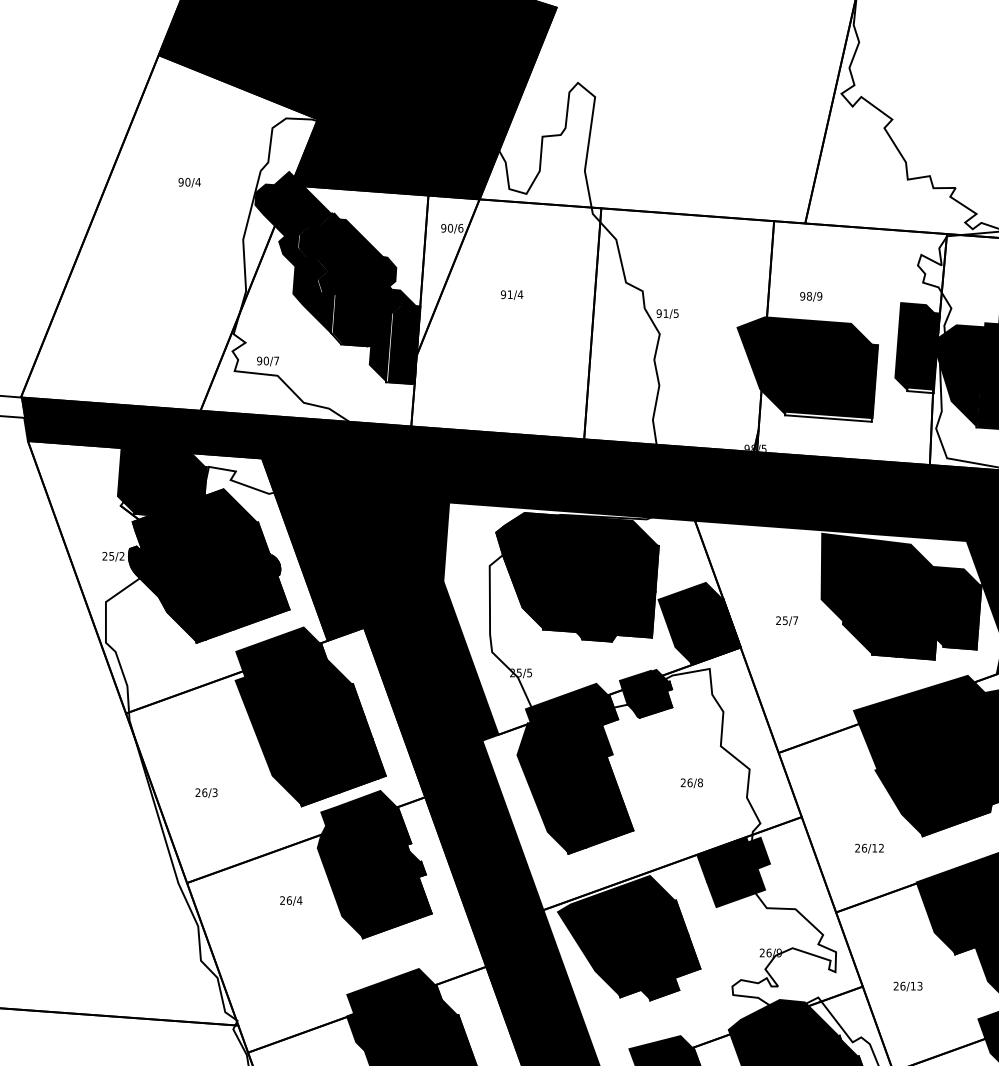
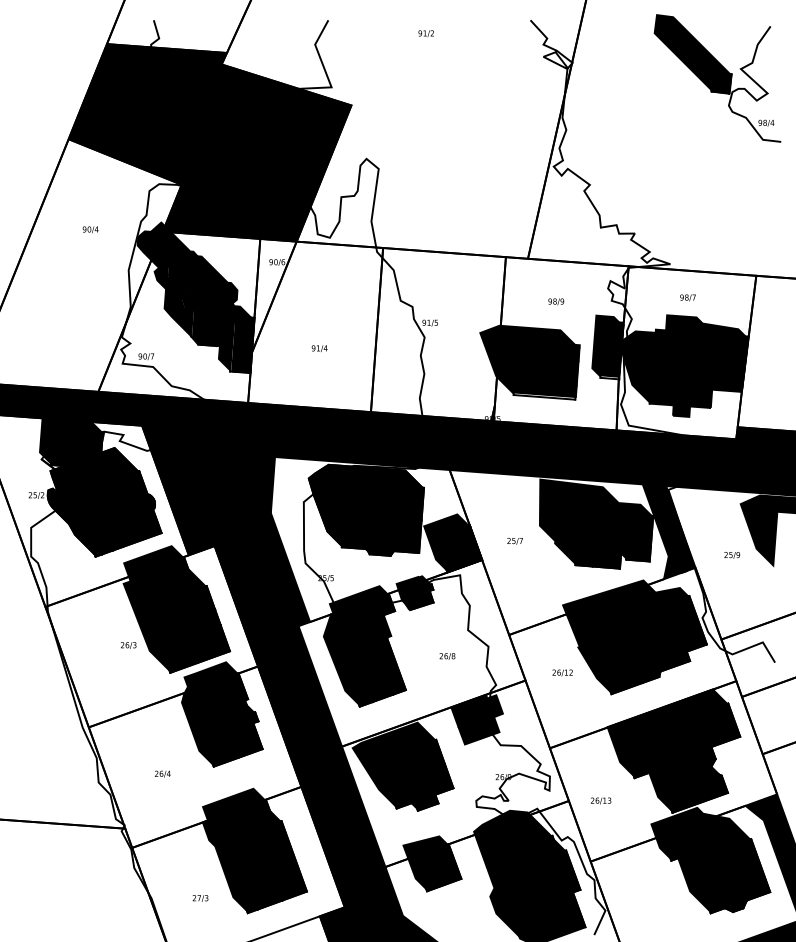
text: (511, 294) -> (319, 348), moved
text: (811, 296) -> (556, 301), moved
text: (206, 793) -> (128, 645), moved
text: (869, 848) -> (562, 672), moved
text: (290, 900) -> (162, 773), moved

